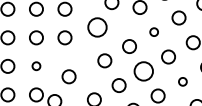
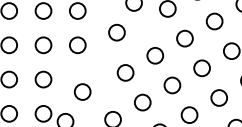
circle: (97, 26) -> (116, 31), size x0.71
circle: (153, 31) -> (184, 37), size x1.67
circle: (36, 65) -> (43, 78), size x1.67
circle: (143, 70) -> (172, 84), size x0.71
circle: (182, 81) -> (218, 97), size x1.67

